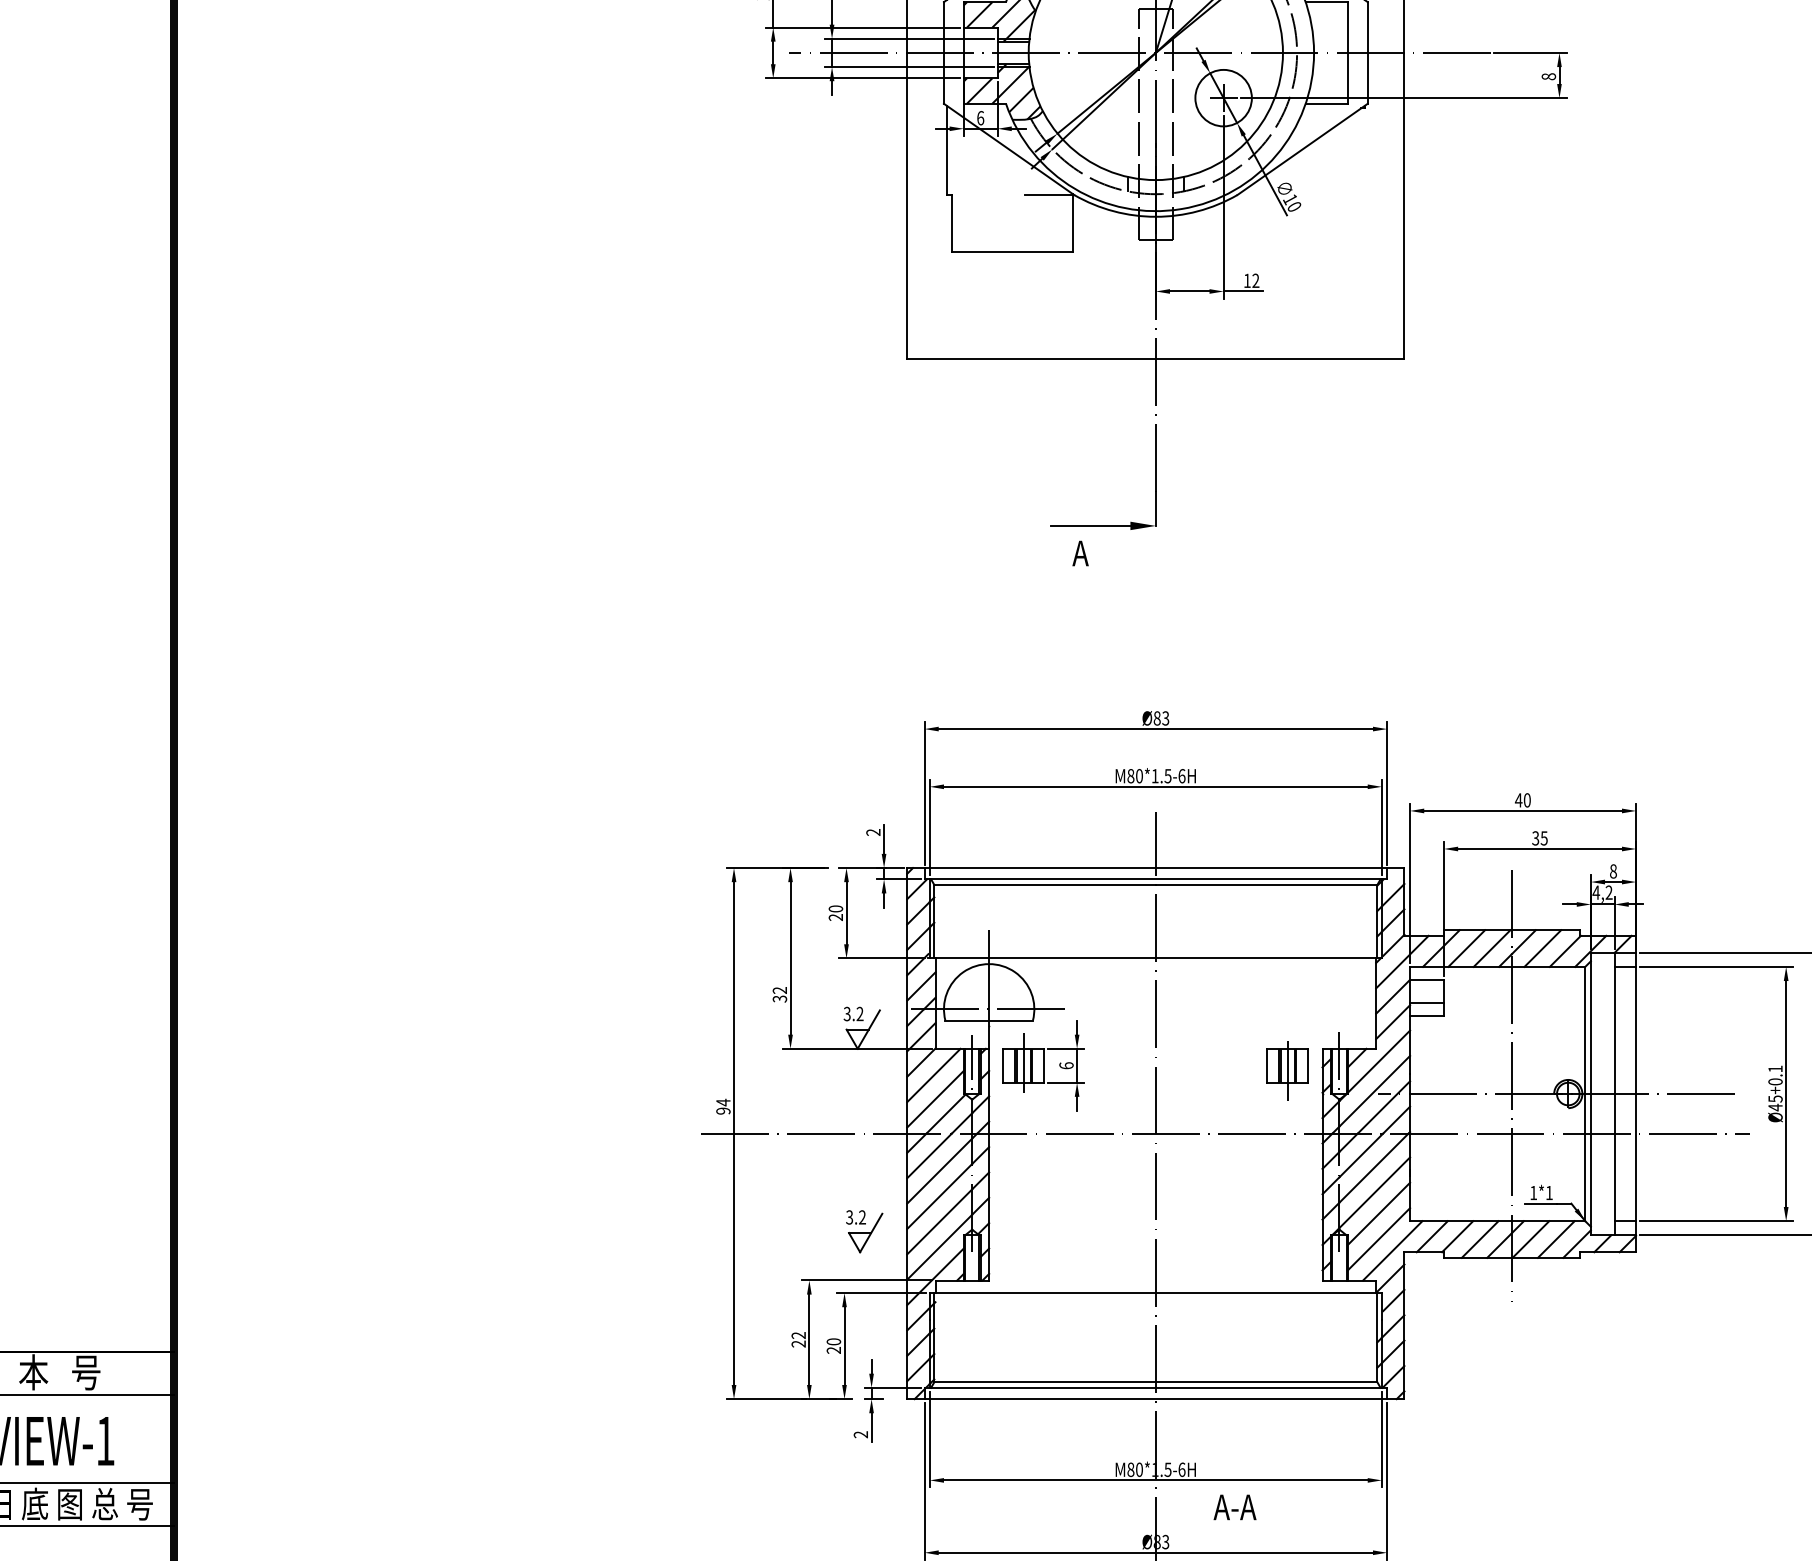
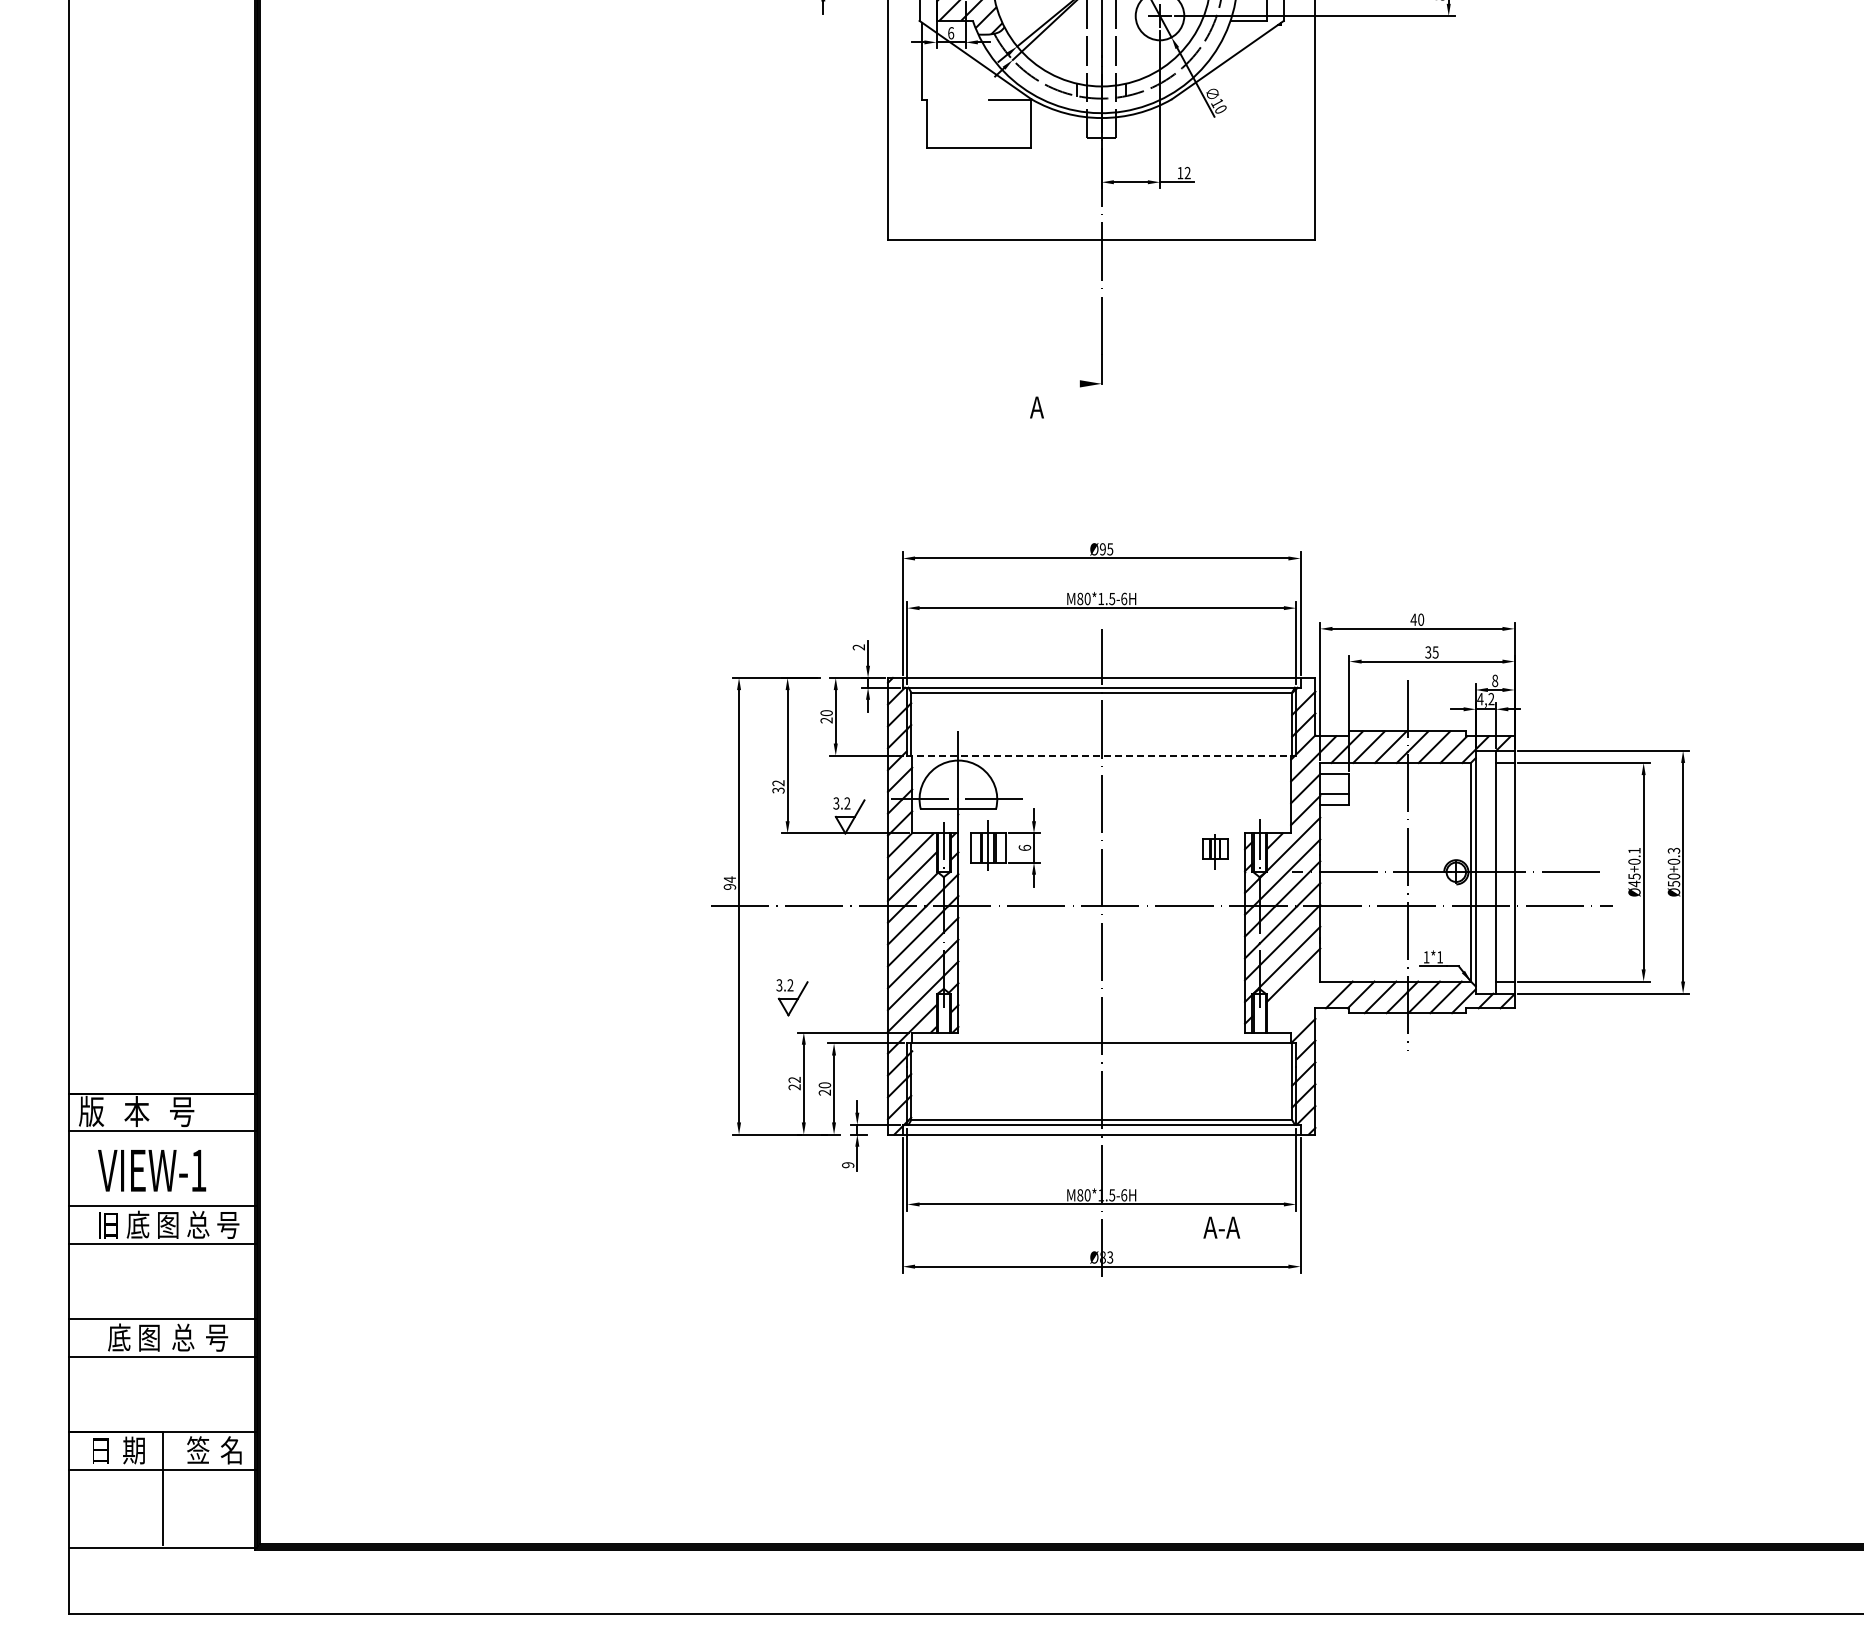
line: (1090, 525) -> (1045, 383), removed
text: (1161, 718) -> (1106, 549), Ø83 -> Ø95
line: (1155, 958) -> (1101, 755), solid -> dashed
part: (1288, 1069) -> (1215, 851), size x0.7
part: (864, 1231) -> (792, 997), moved
line: (1378, 1238) -> (1293, 996), removed
line: (1391, 1250) -> (1304, 1006), removed
text: (861, 1435) -> (848, 1165), 2 -> 9
text: (1234, 1507) -> (1221, 1227), moved

